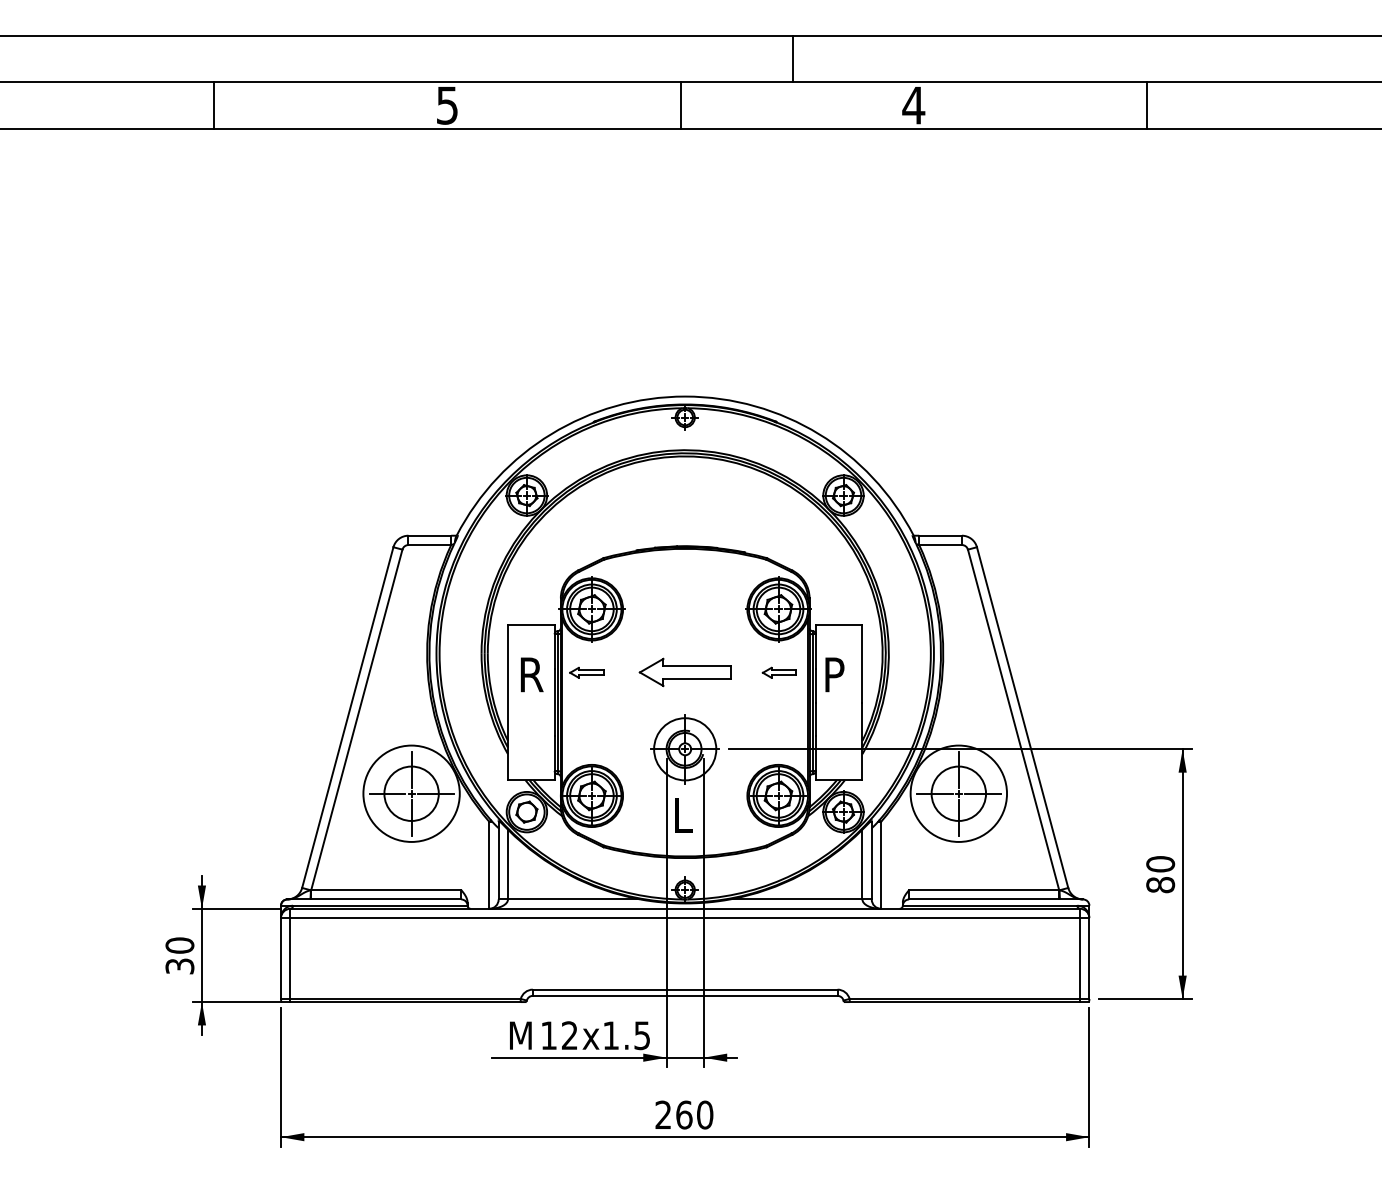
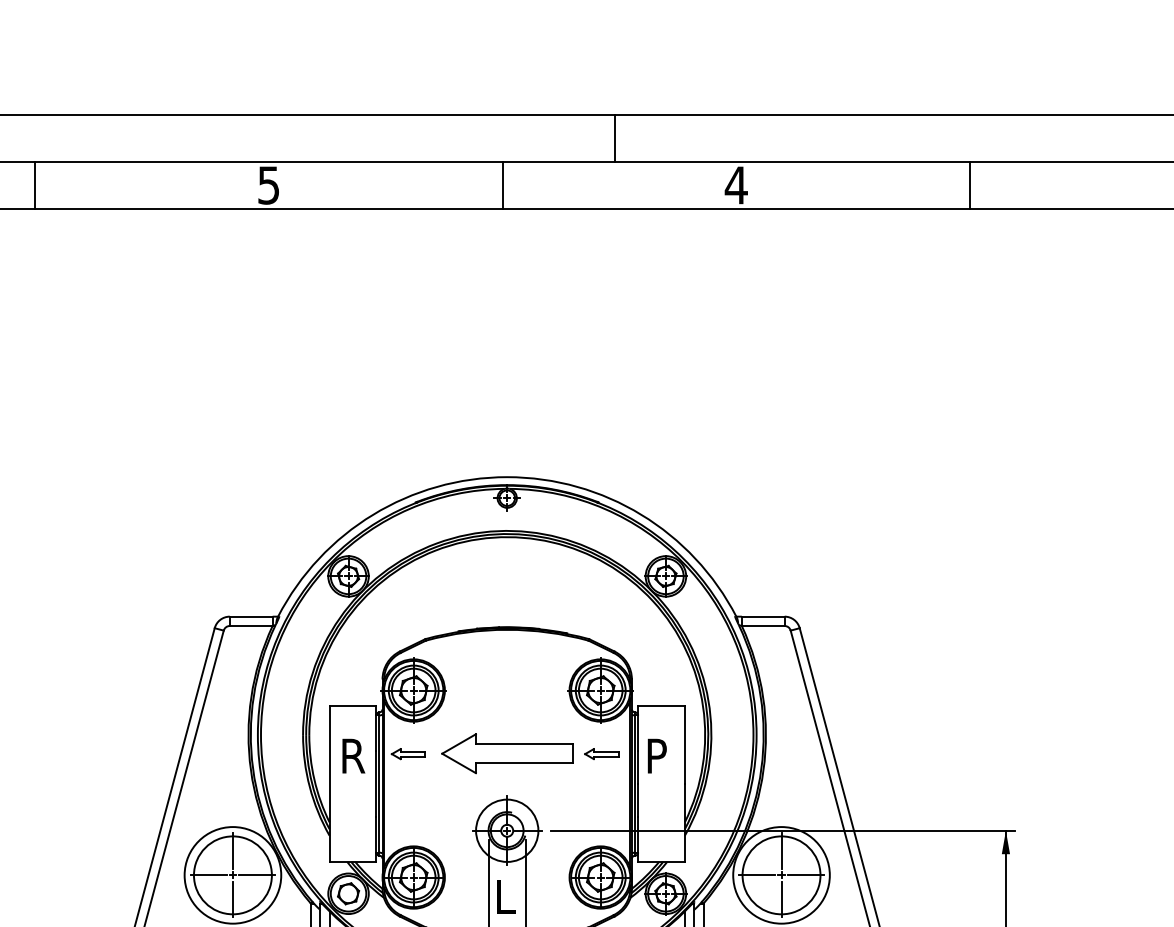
part: (685, 672) -> (507, 753), size x1.43
circle: (411, 793) -> (232, 875), size x1.43
circle: (958, 793) -> (781, 875), size x1.43

